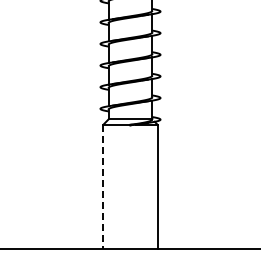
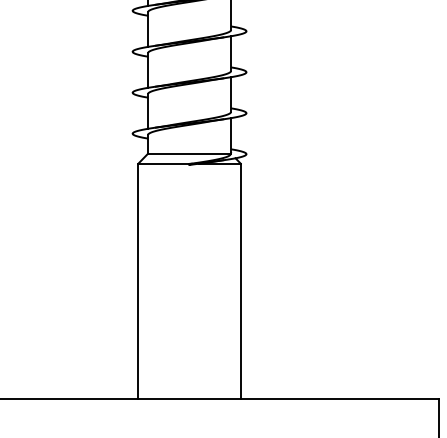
line: (103, 187) -> (138, 282), dashed -> solid

